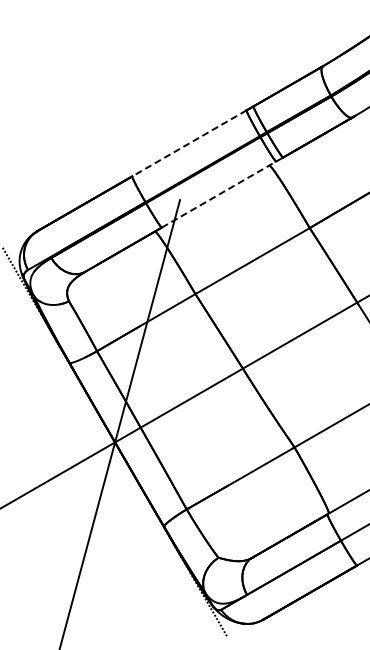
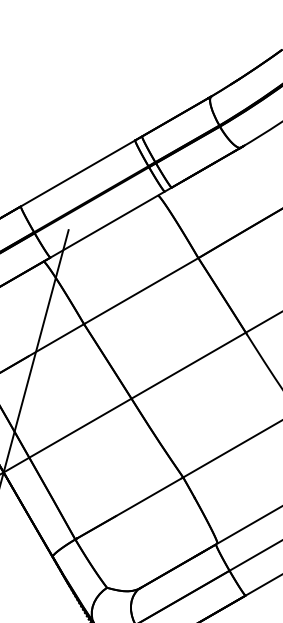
line: (189, 143) -> (78, 173), dashed -> solid
line: (219, 194) -> (108, 224), dashed -> solid

